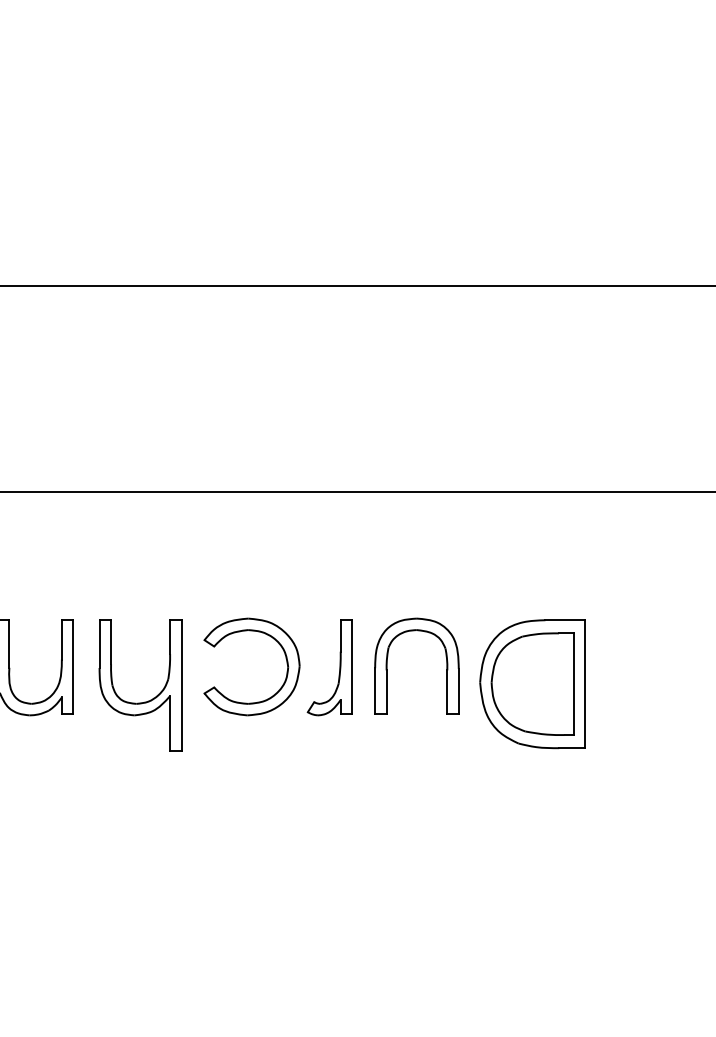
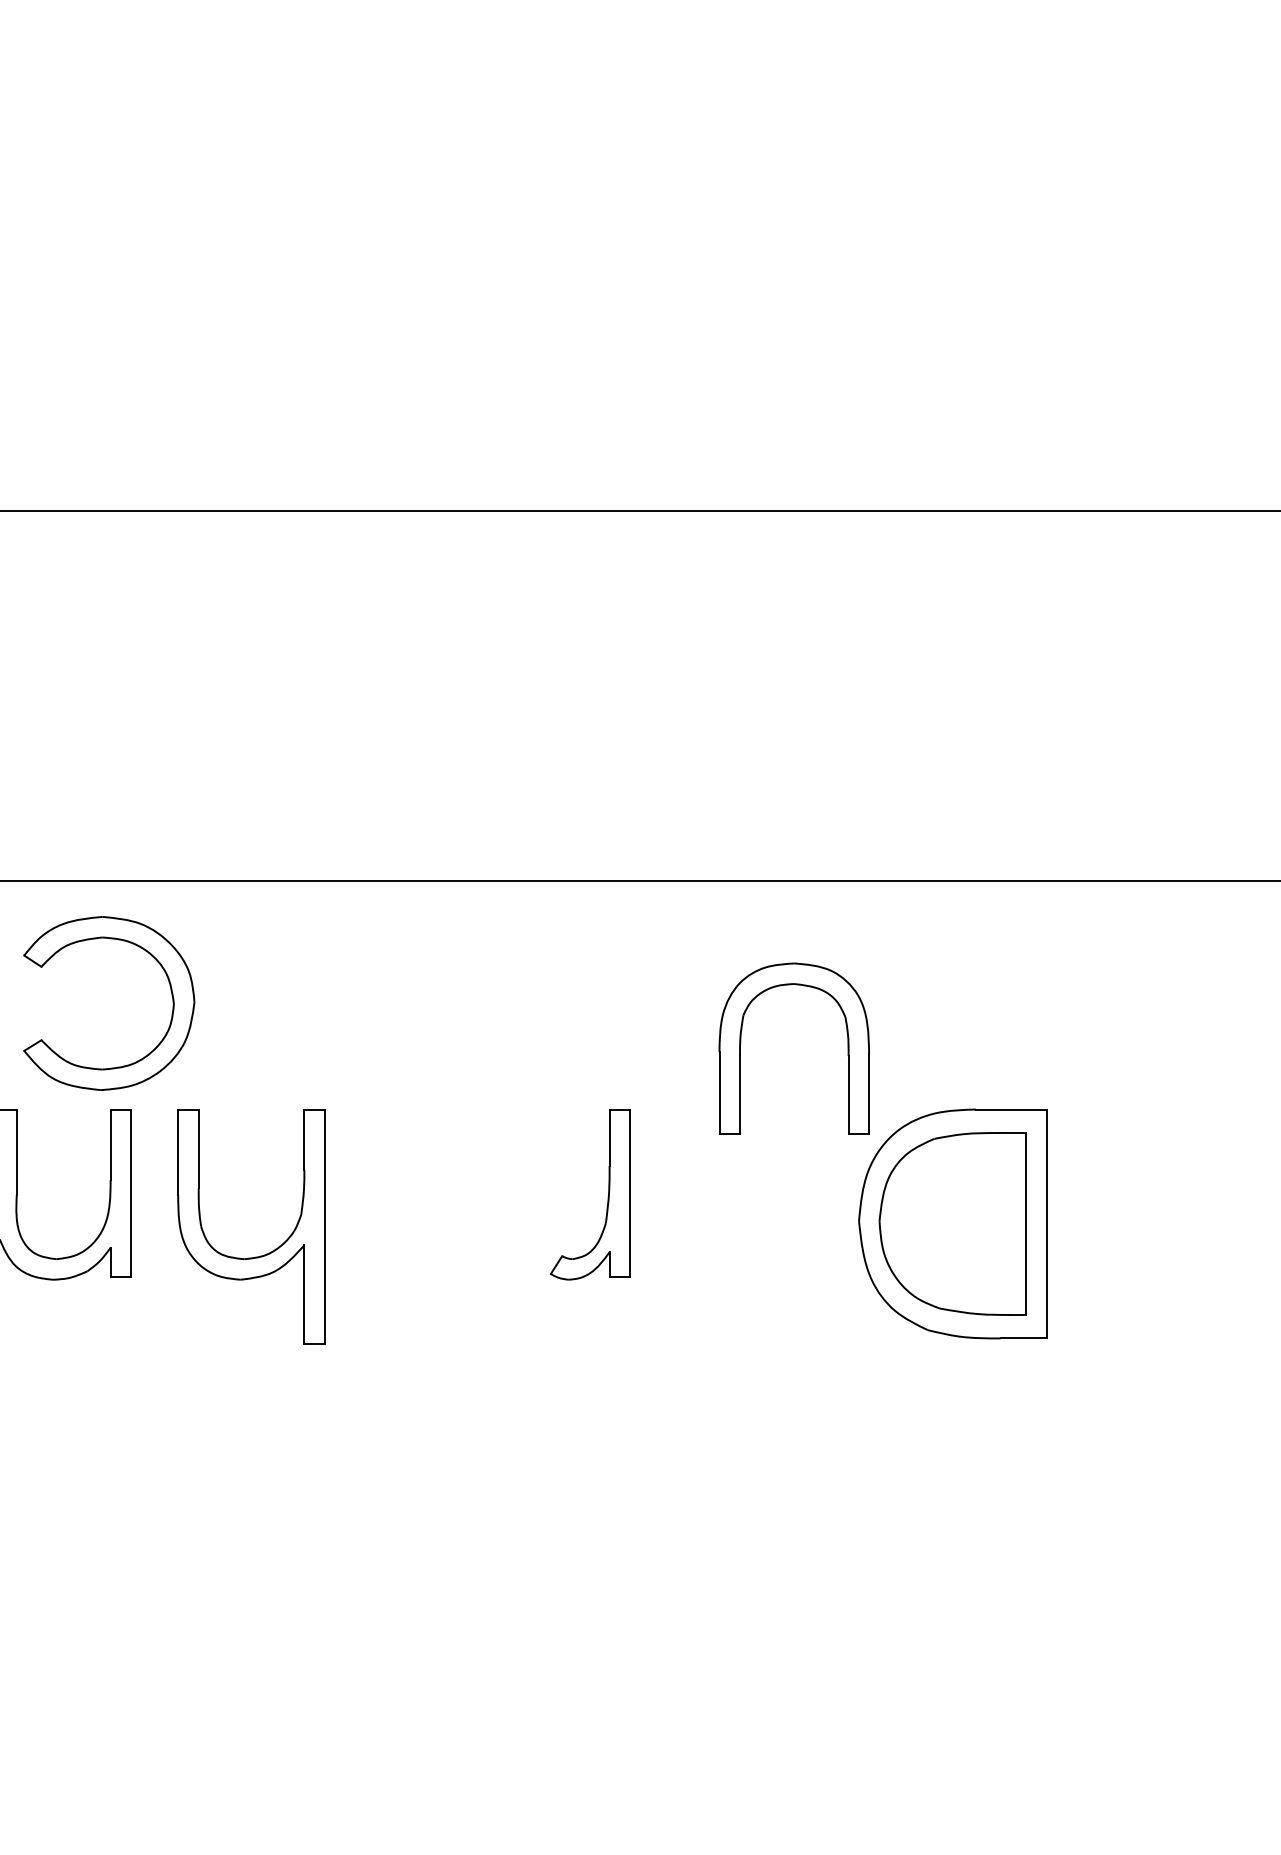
part: (270, 637) -> (142, 950), moved
part: (387, 665) -> (741, 1047), moved

